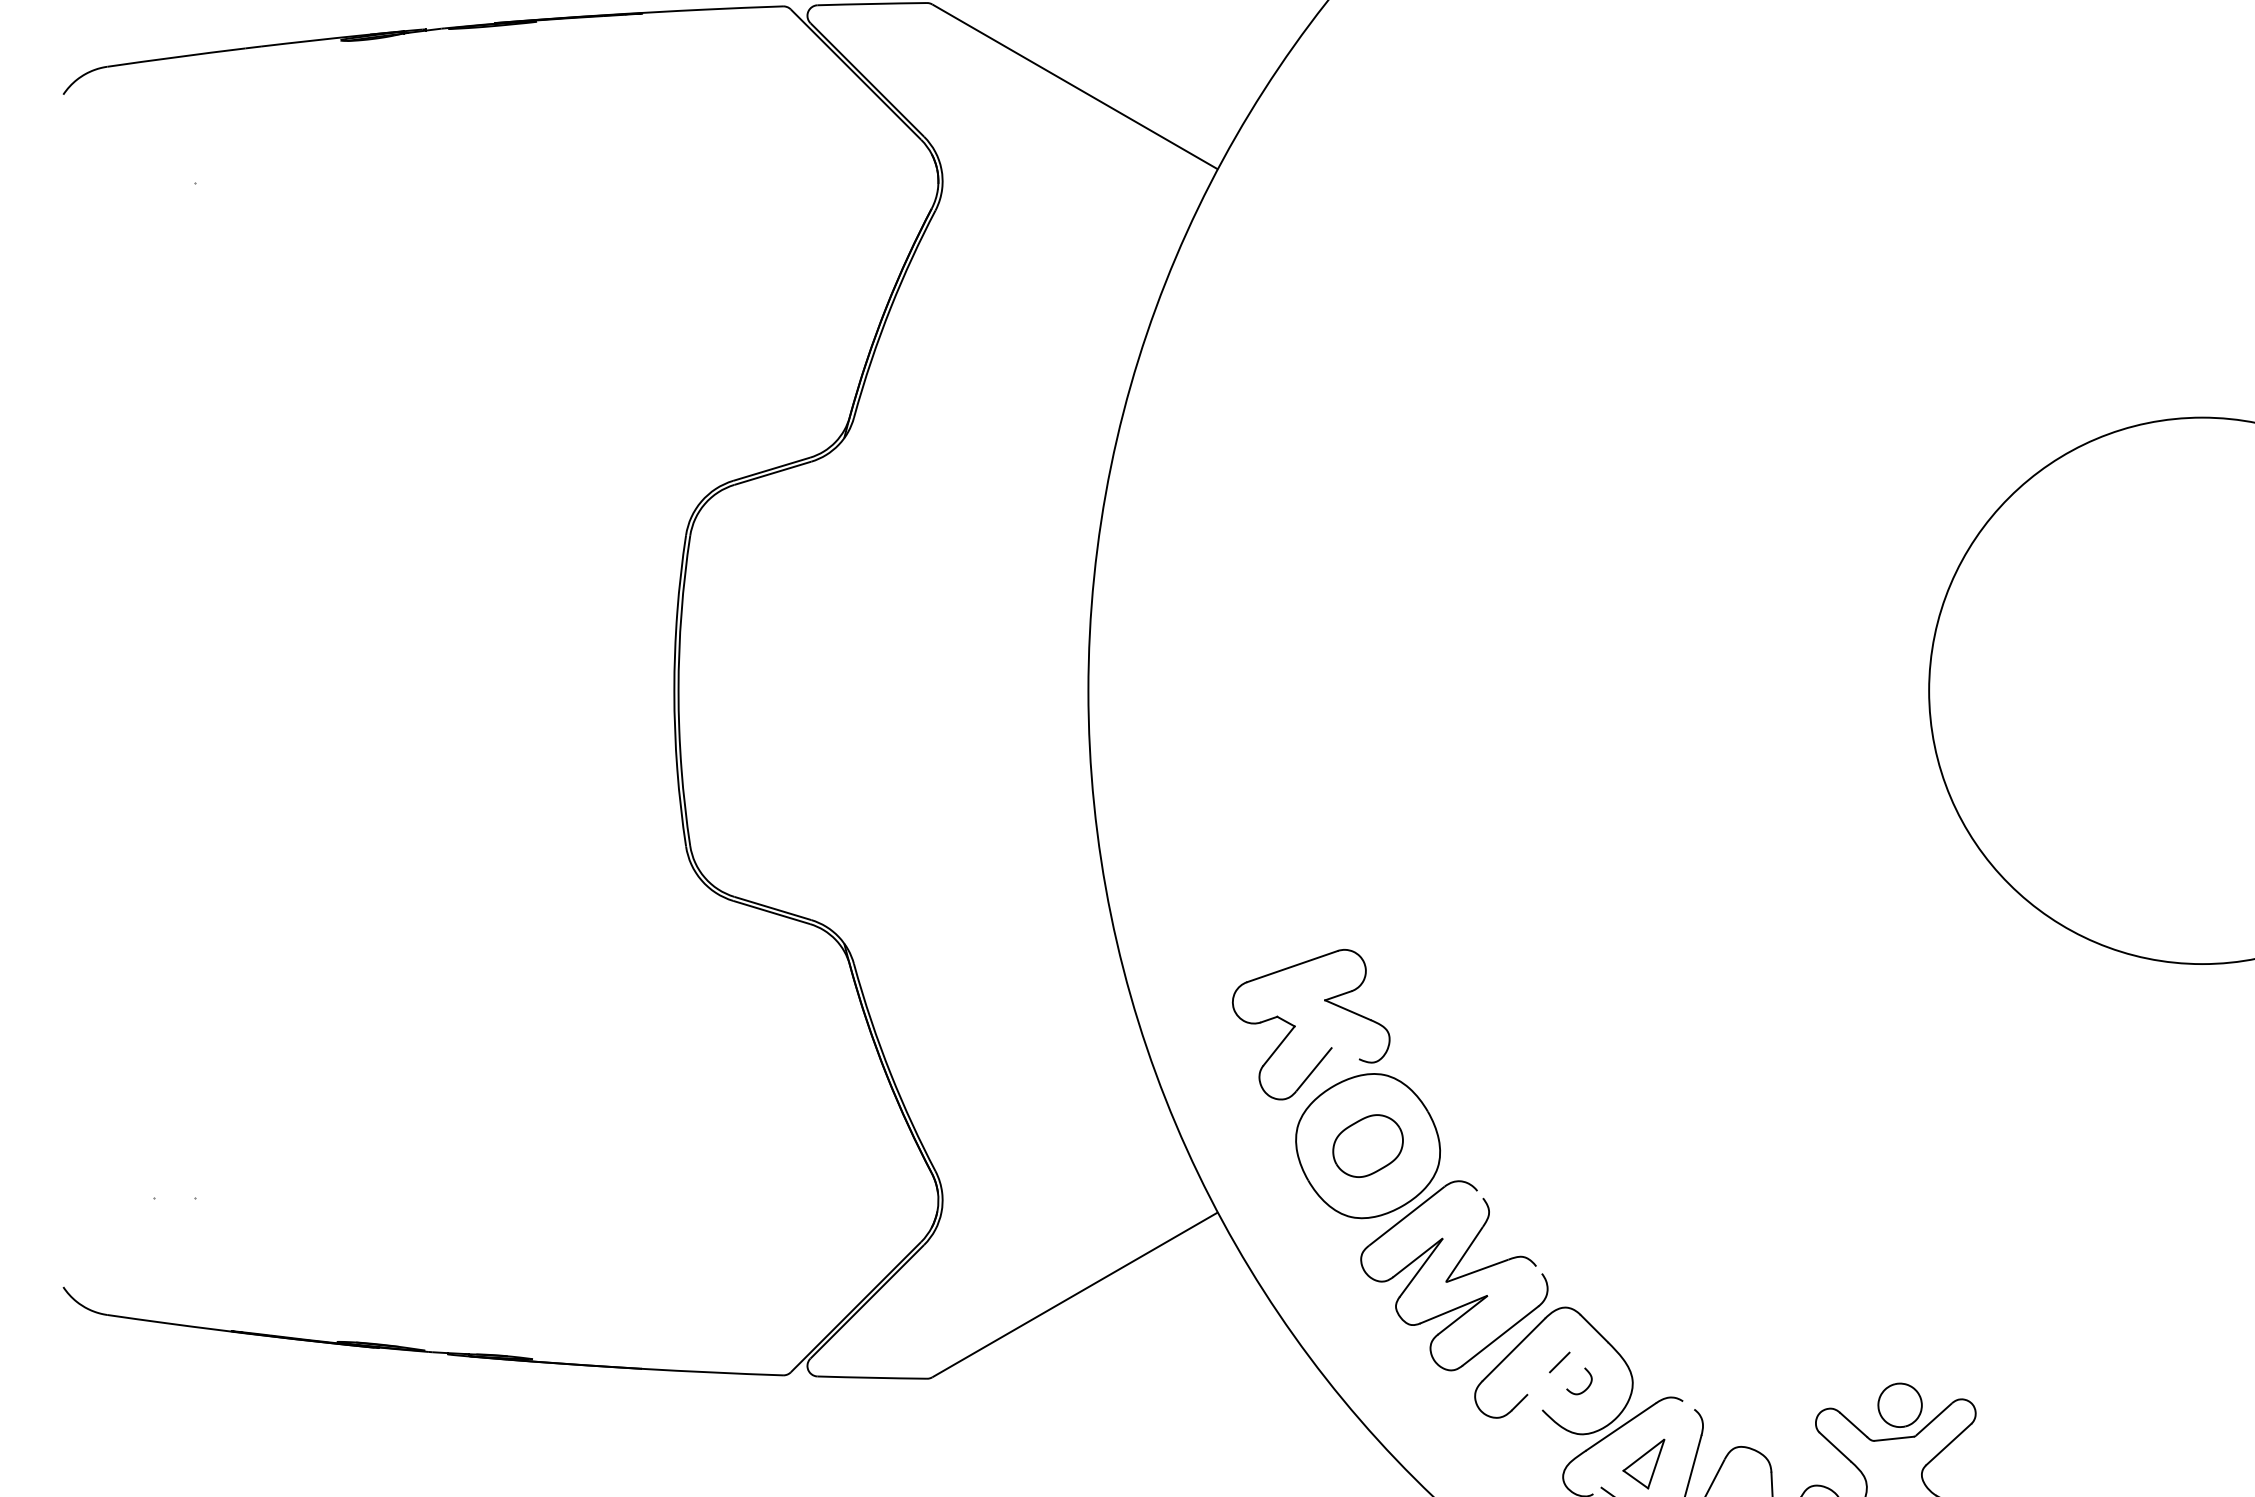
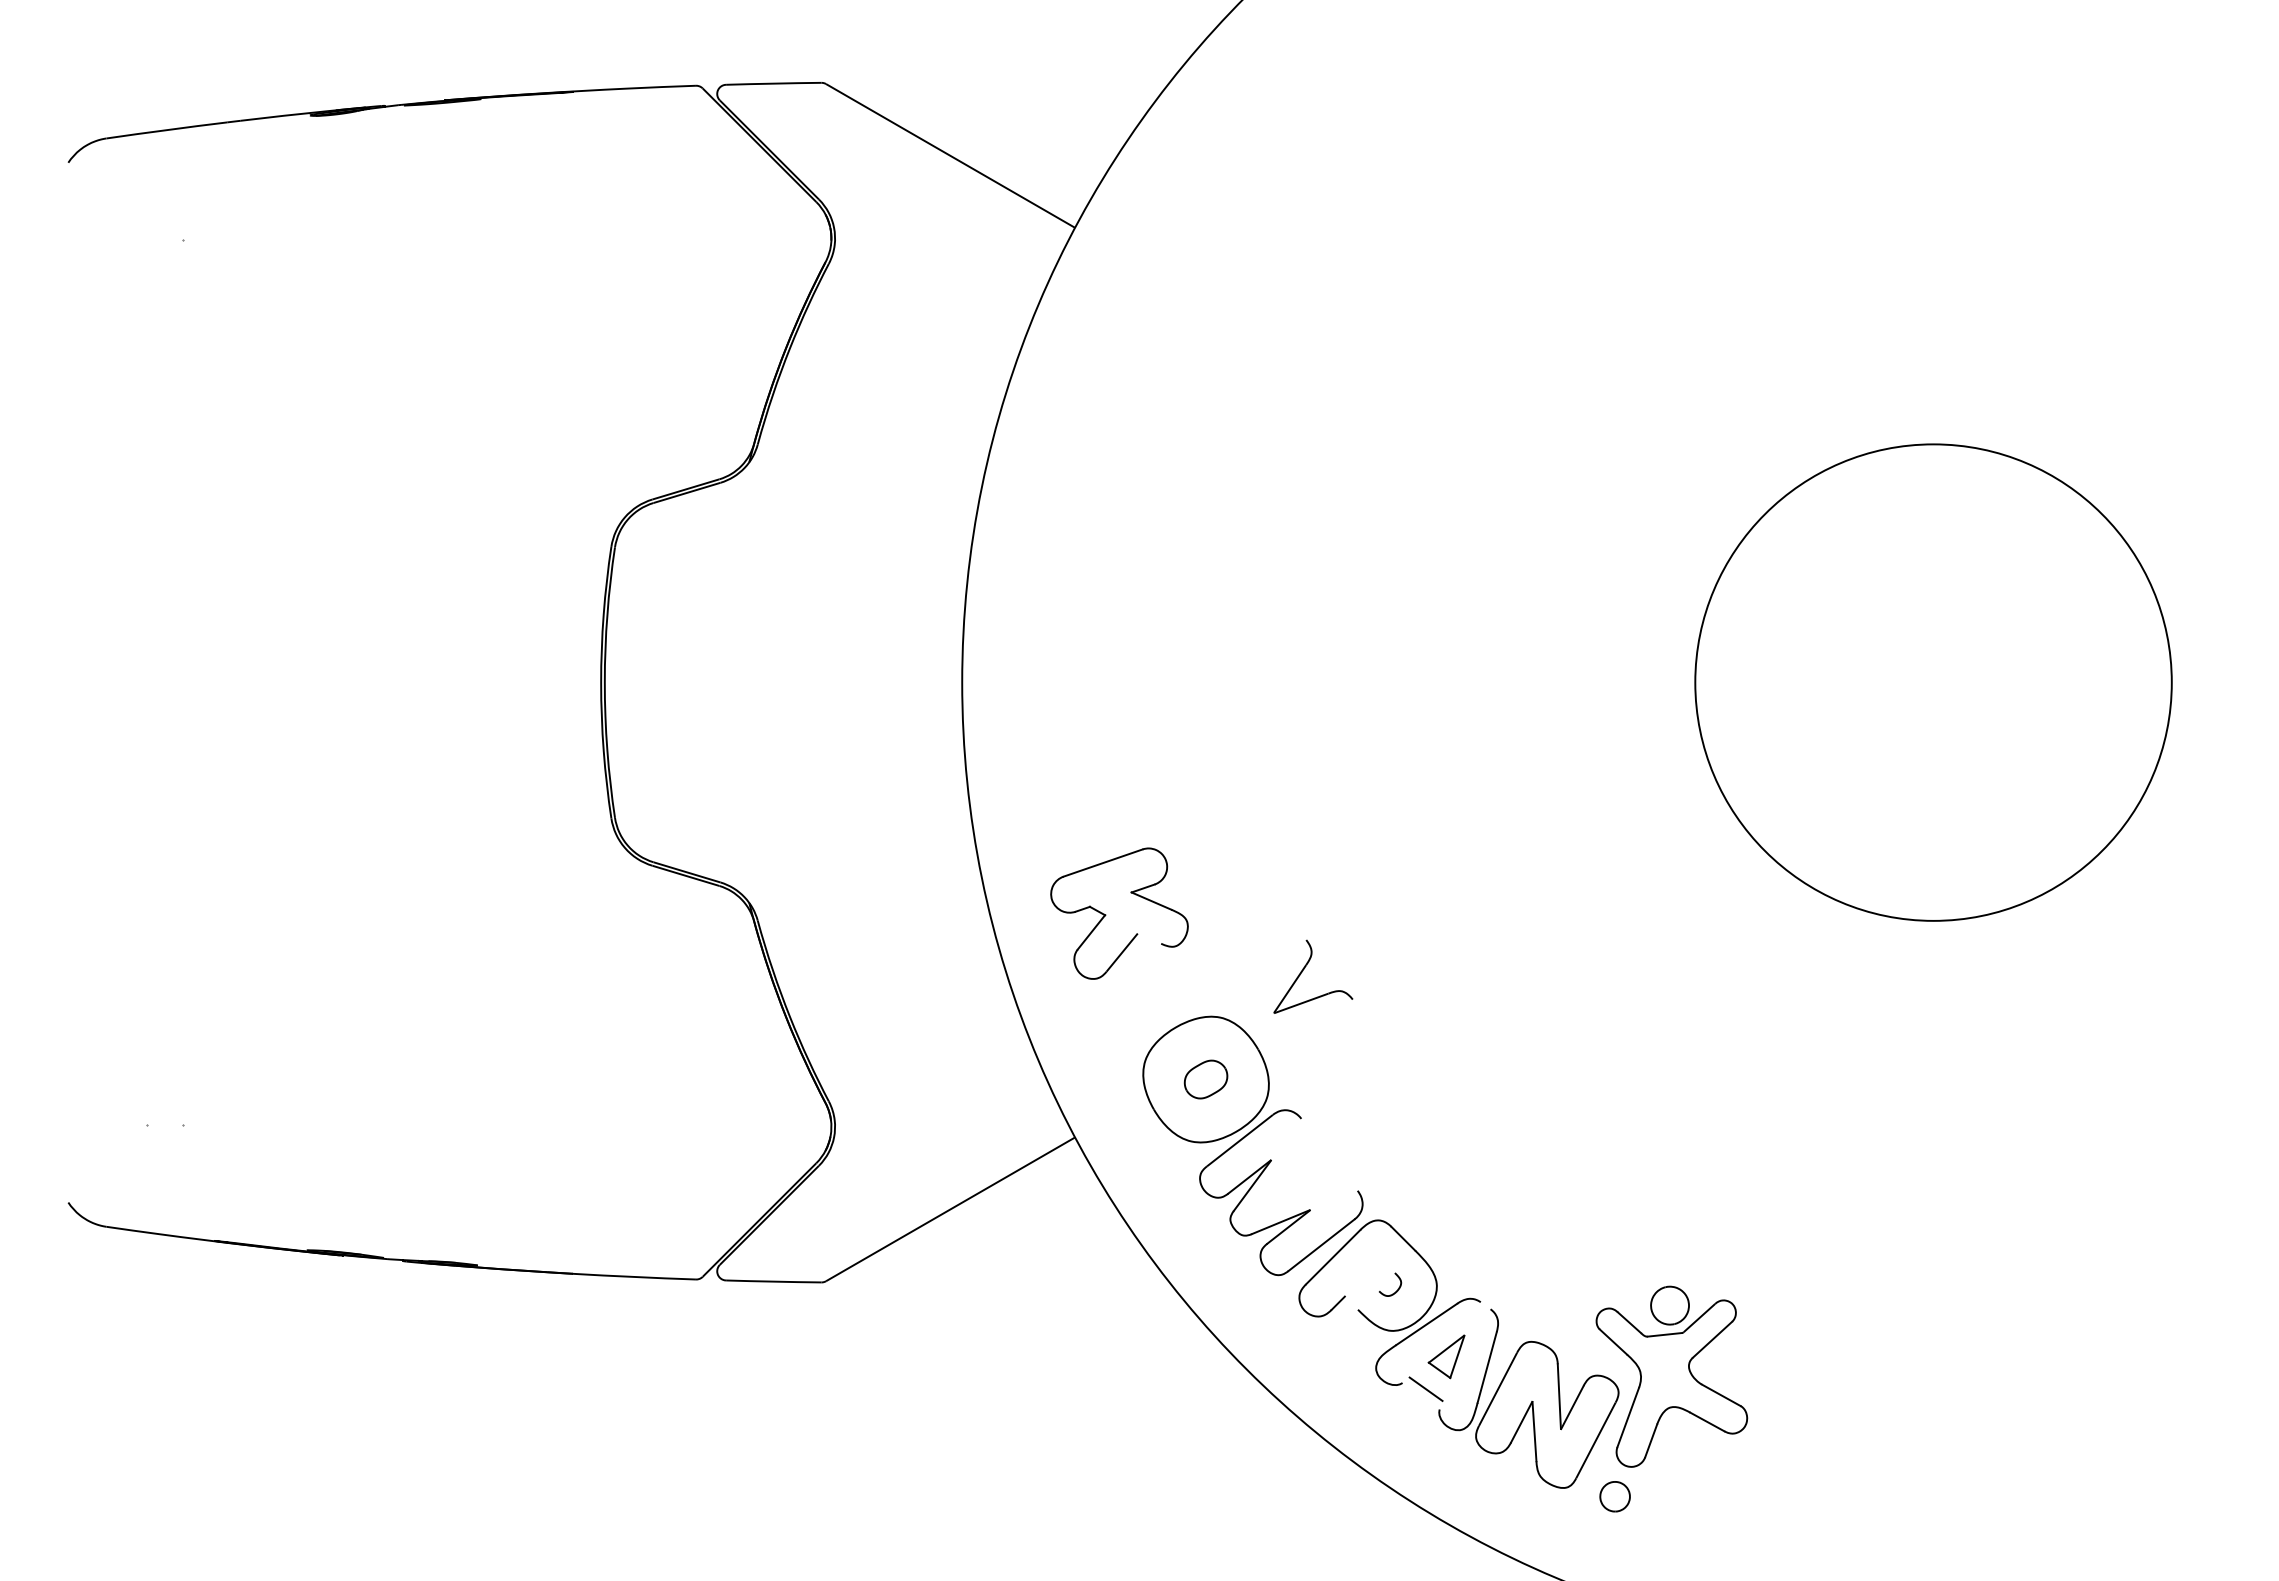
part: (1296, 1025) -> (1106, 914), moved
part: (1367, 1146) -> (1205, 1079), size x0.7
part: (1482, 1230) -> (1305, 968), moved
line: (1558, 1361) -> (1372, 1267), removed

